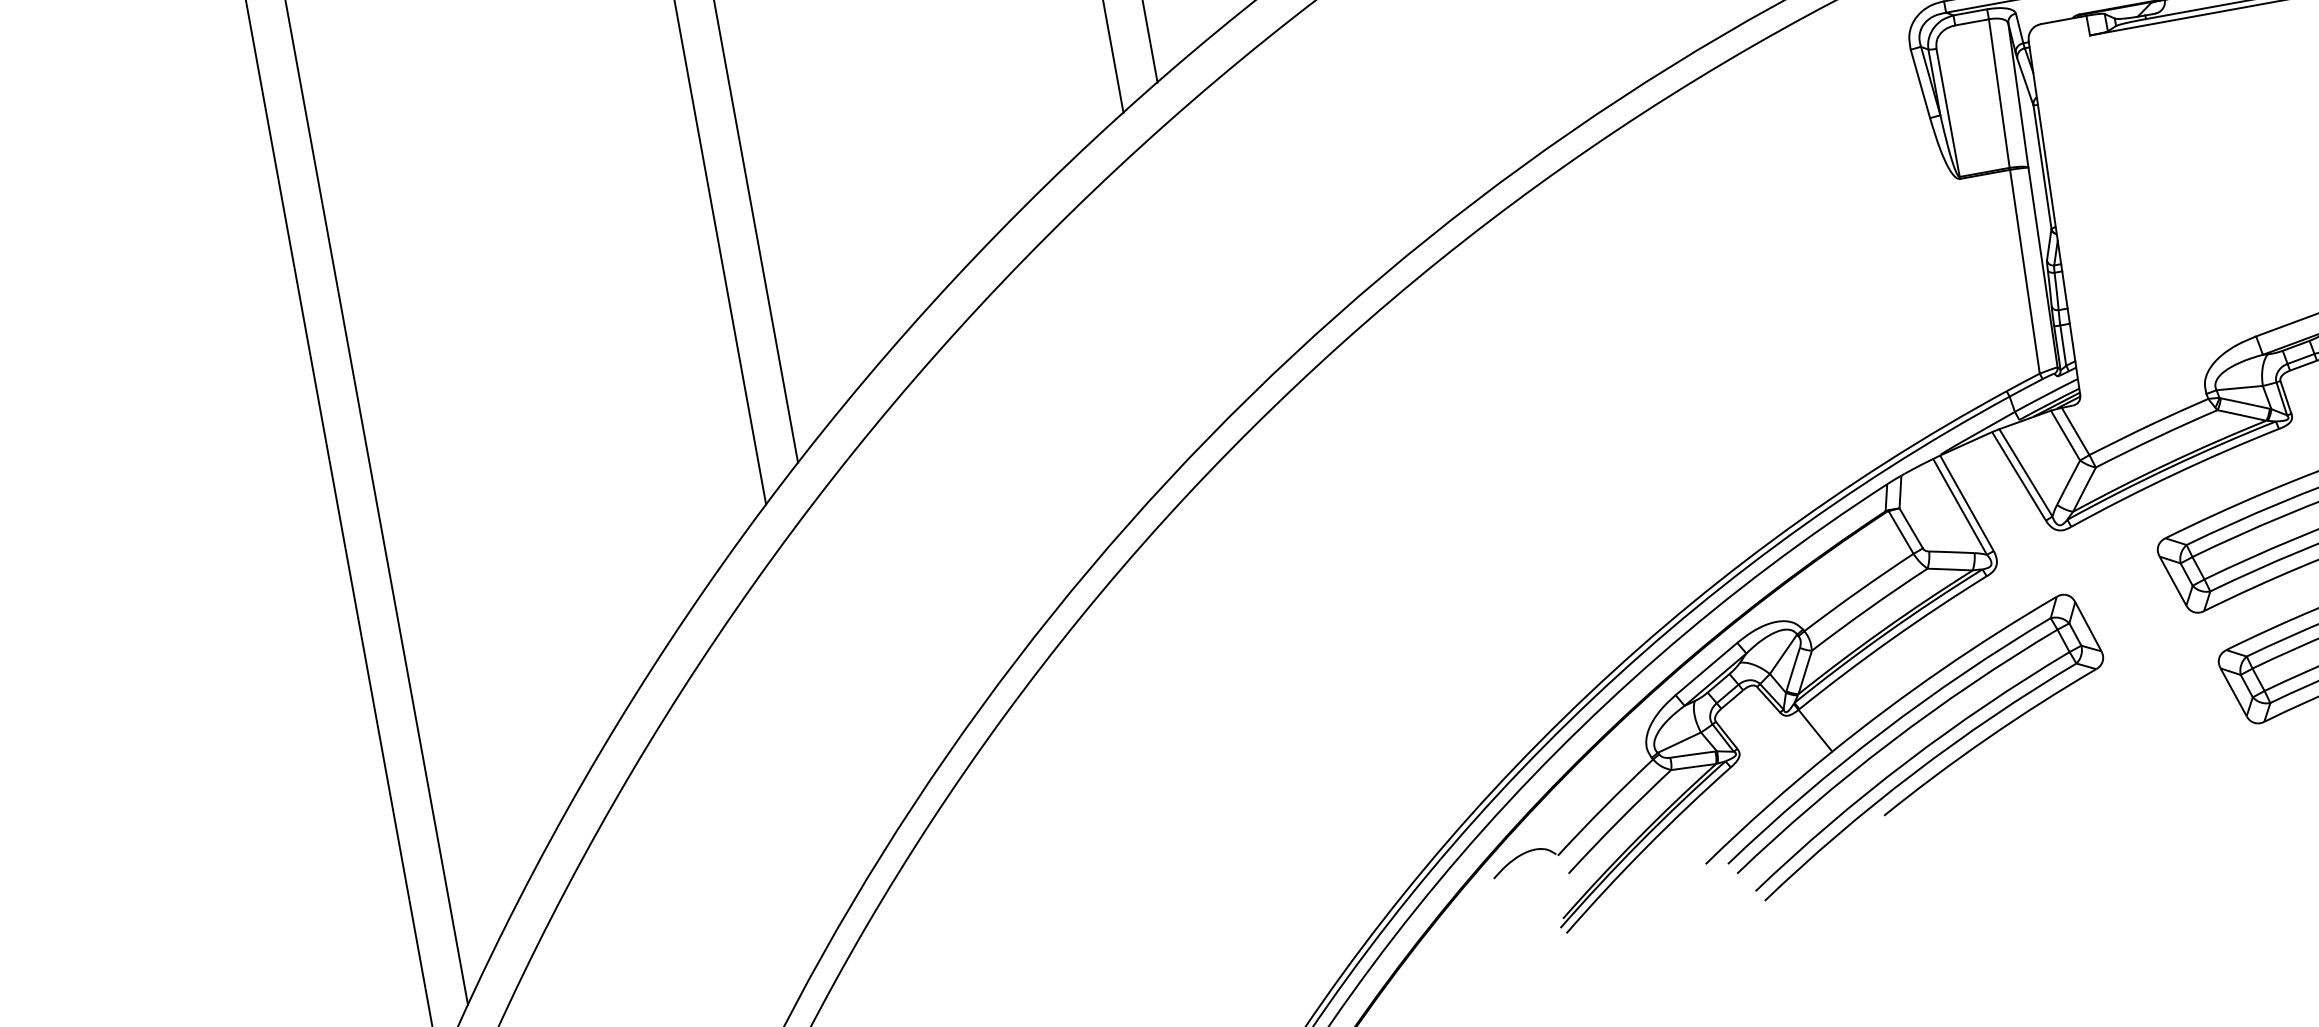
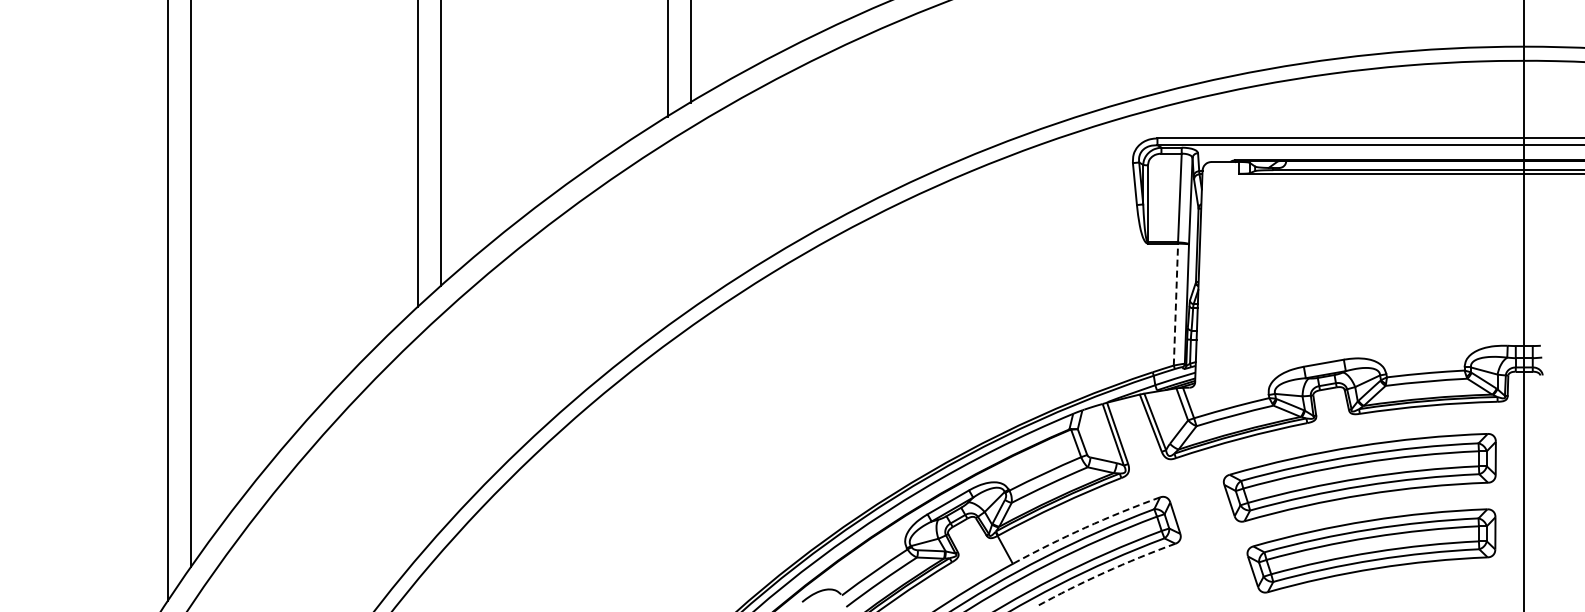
line: (2024, 271) -> (1175, 304), solid -> dashed
arc: (1941, 669) -> (1085, 527), solid -> dashed
arc: (1987, 738) -> (1104, 572), solid -> dashed

